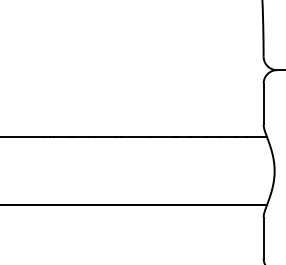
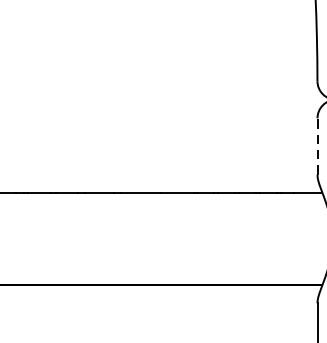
line: (263, 103) -> (317, 145), solid -> dashed

